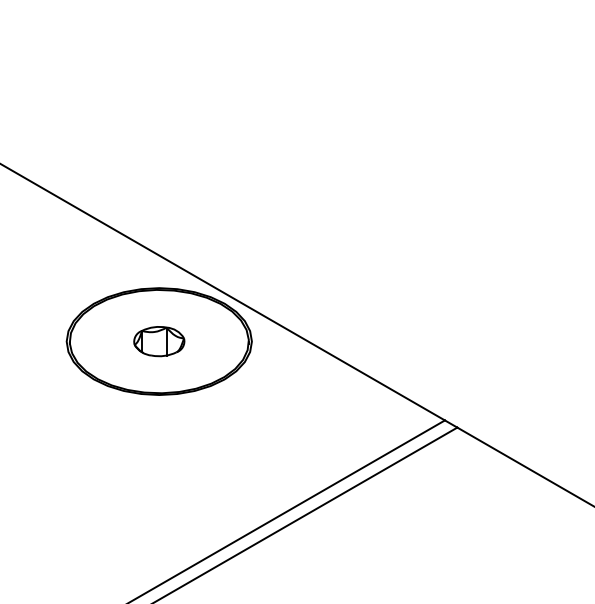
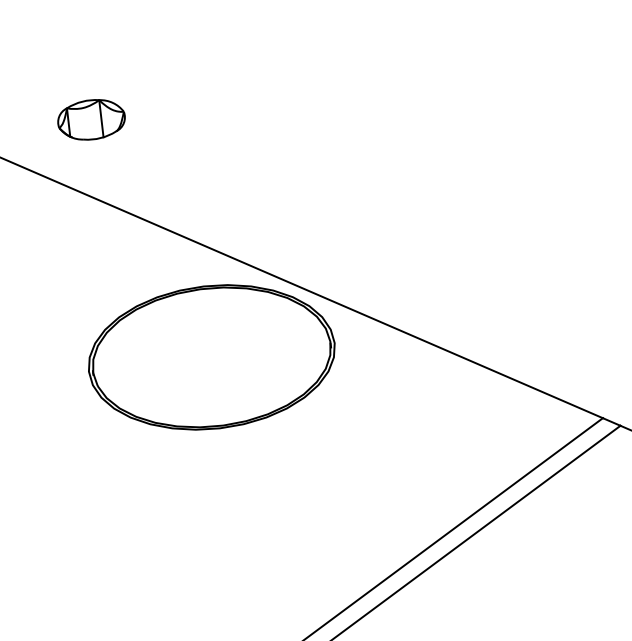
part: (159, 341) -> (91, 119), moved

